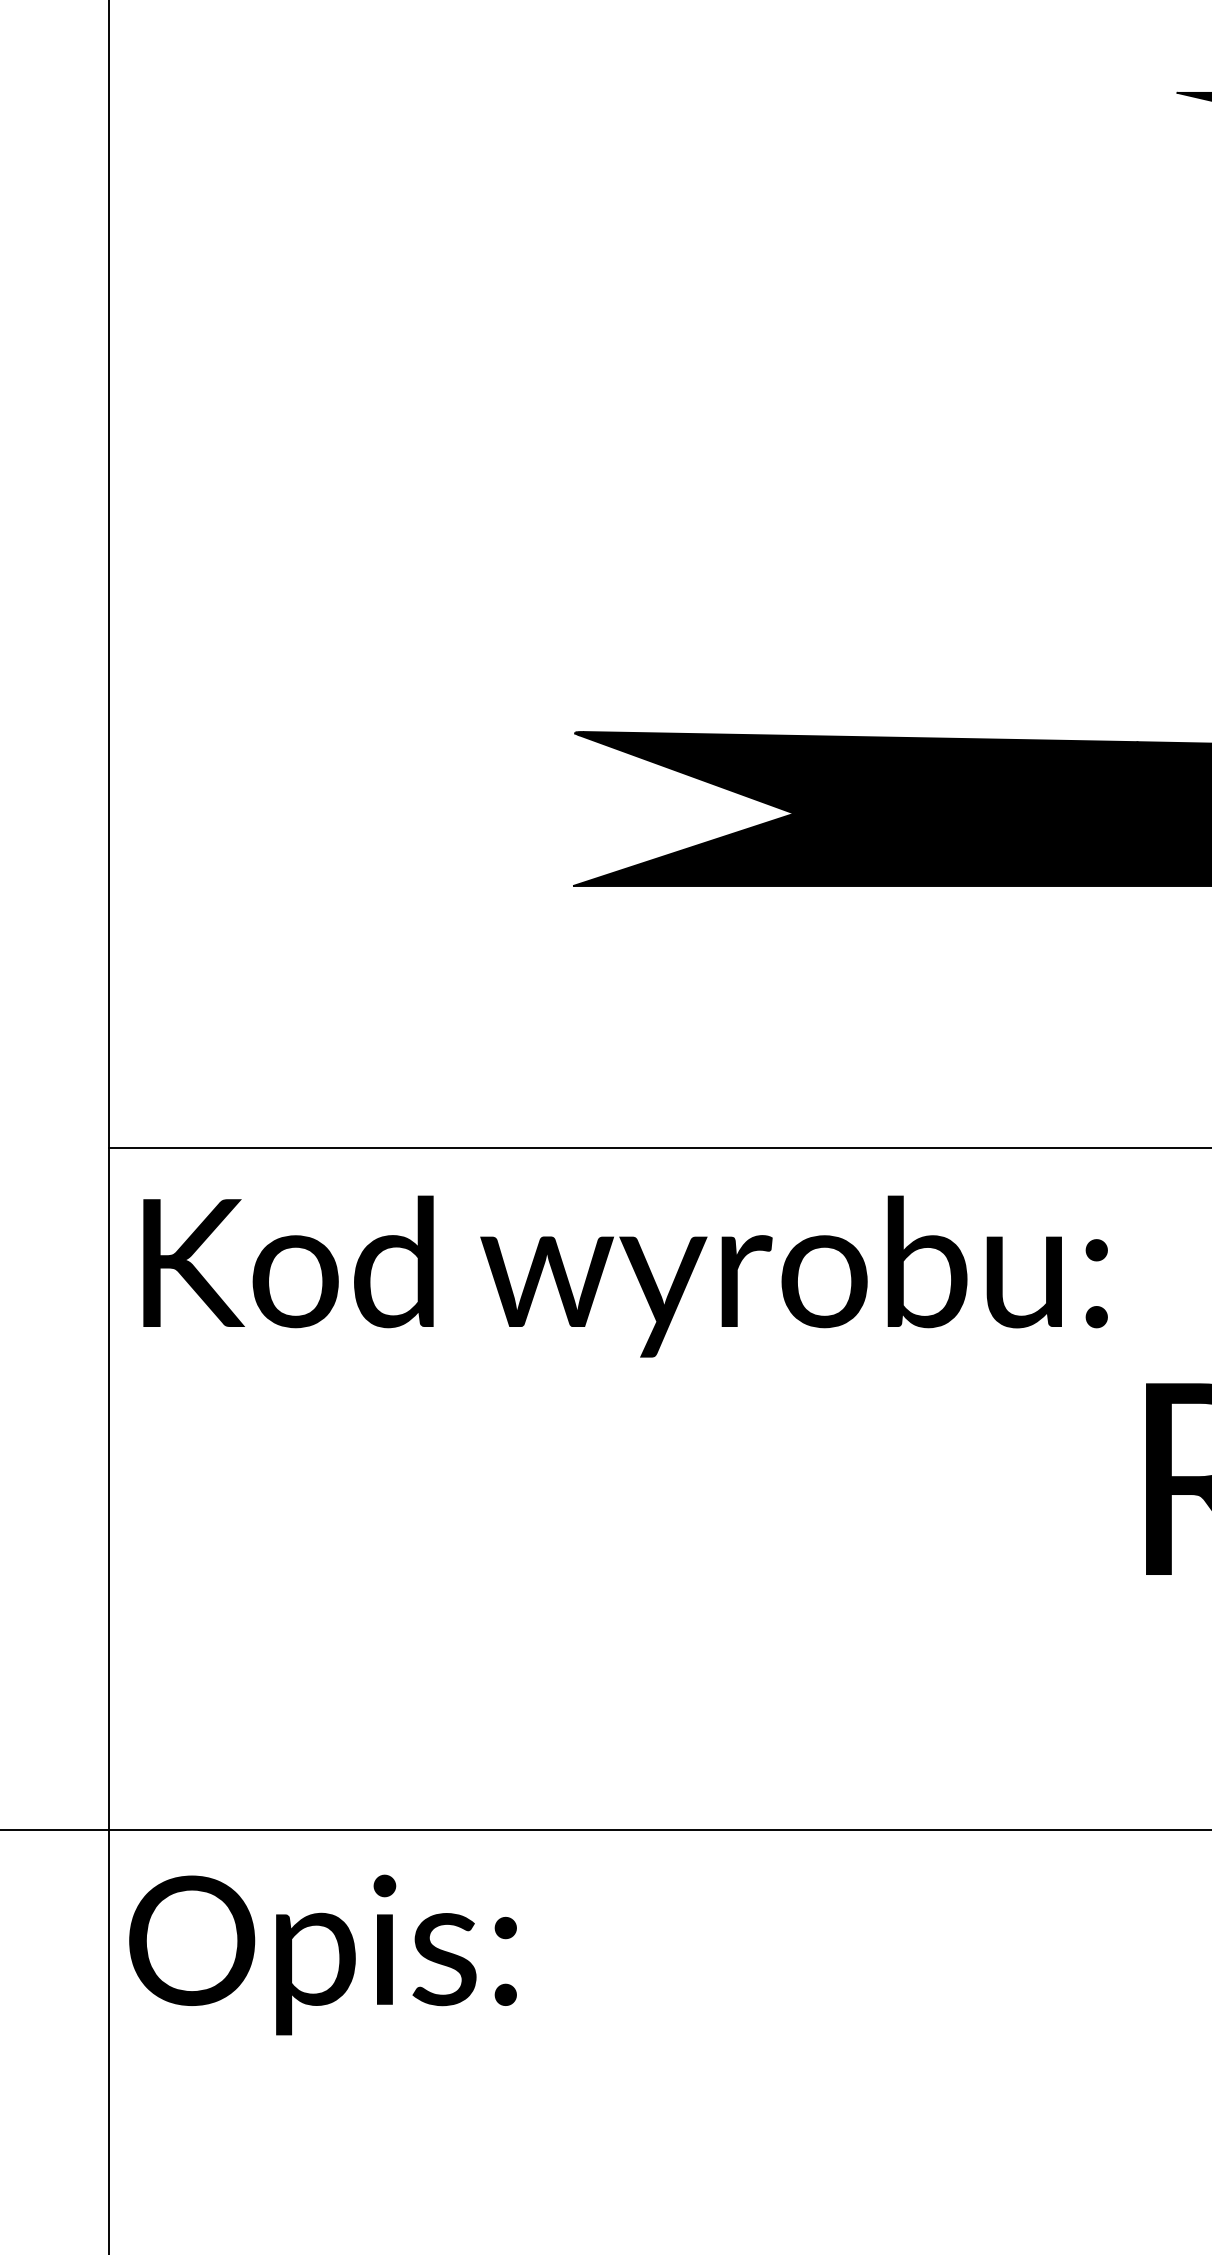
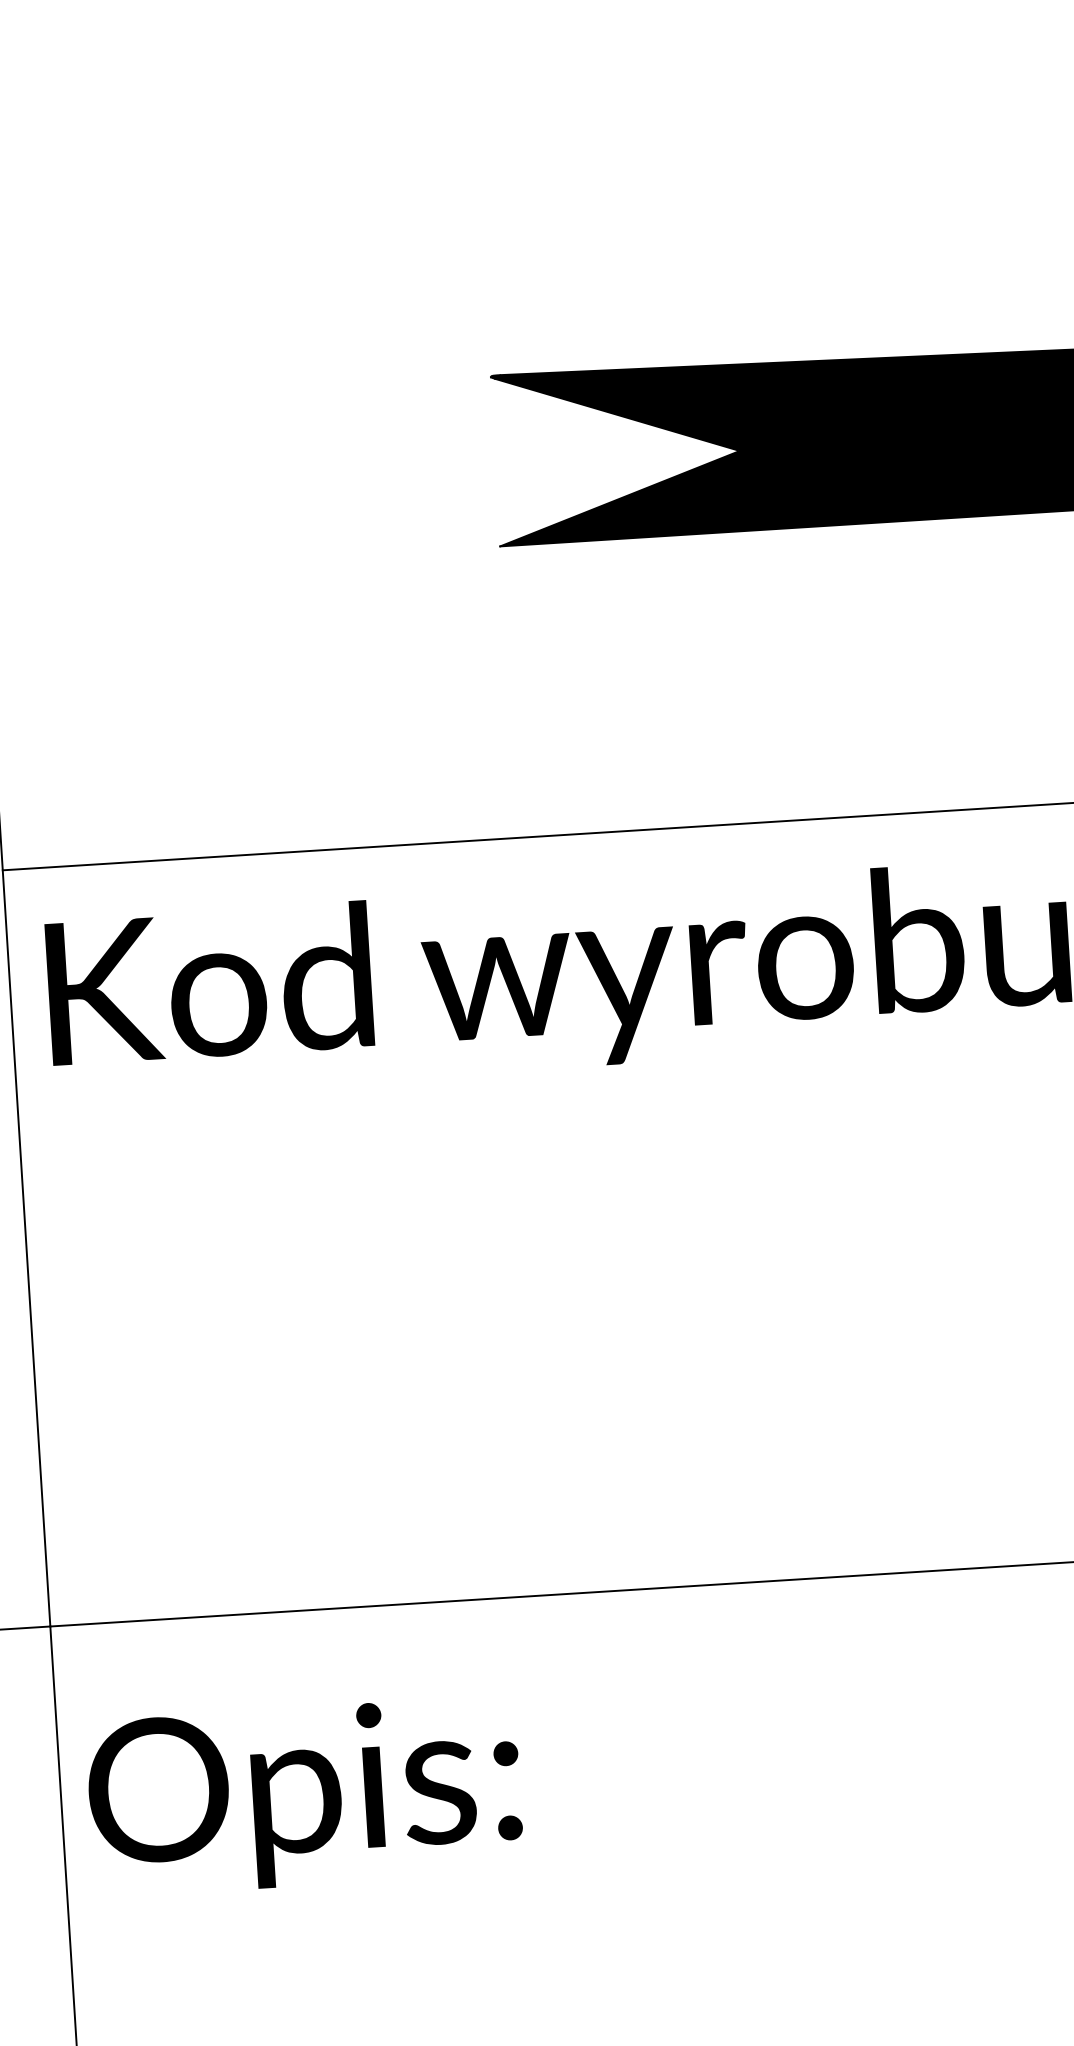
text: (322, 1954) -> (304, 1795), moved

